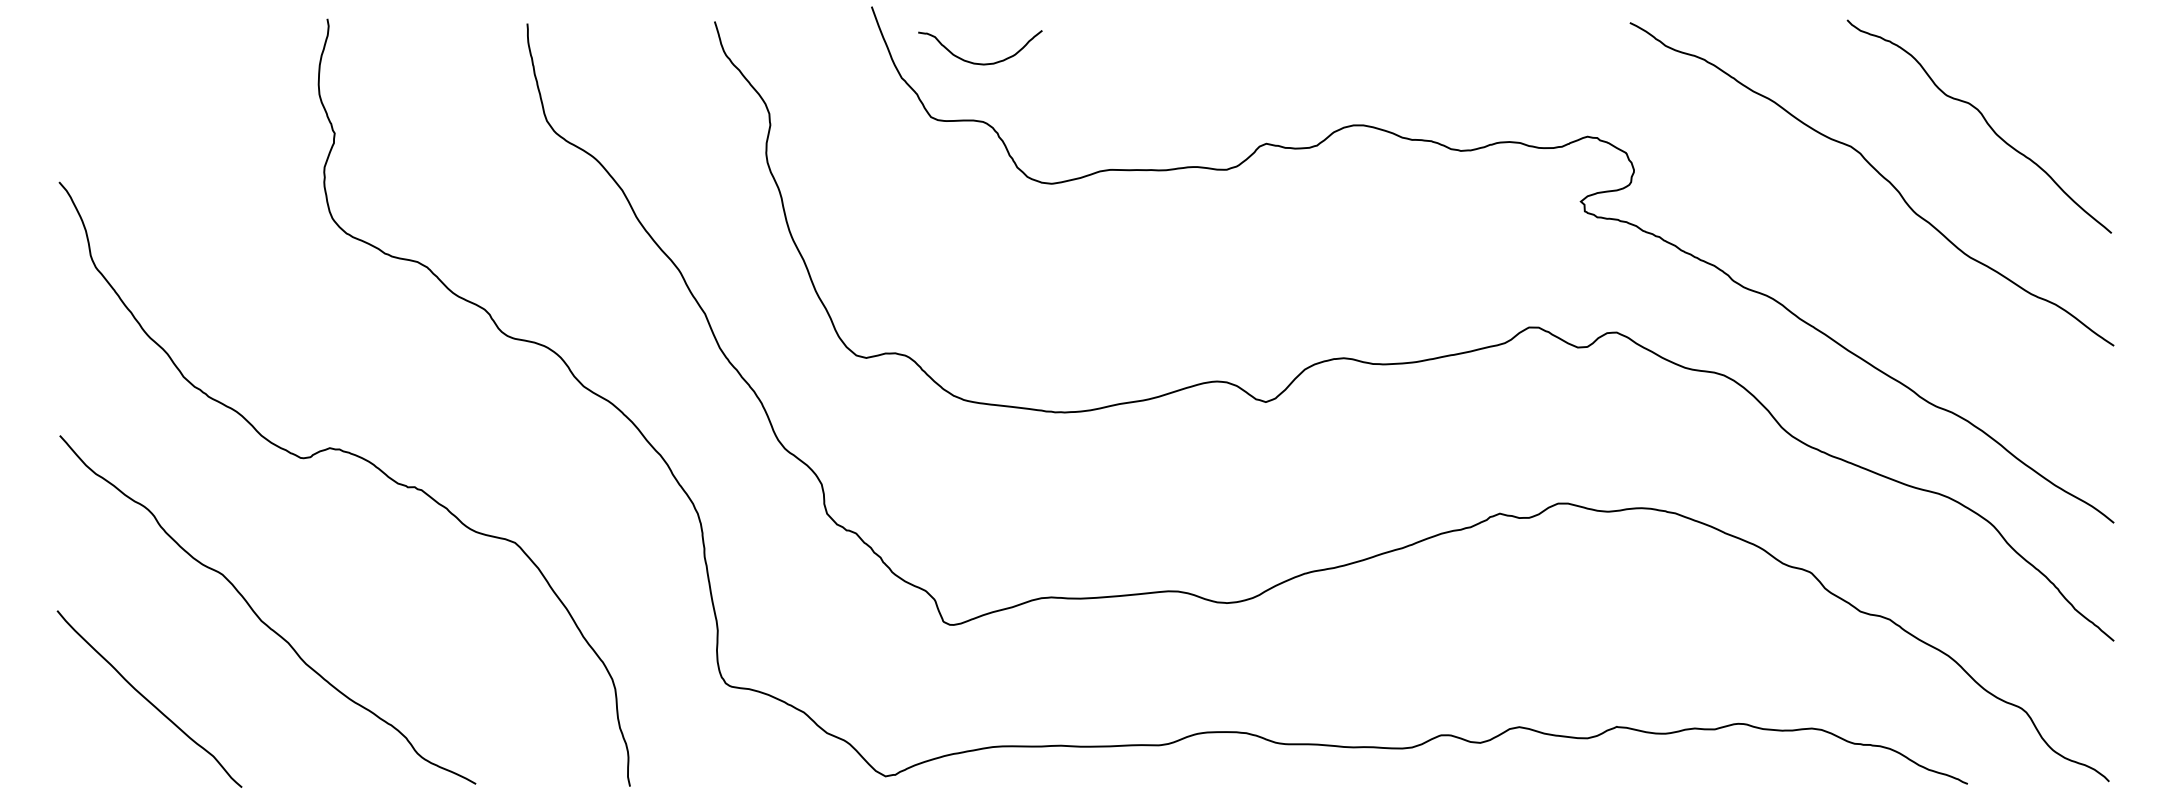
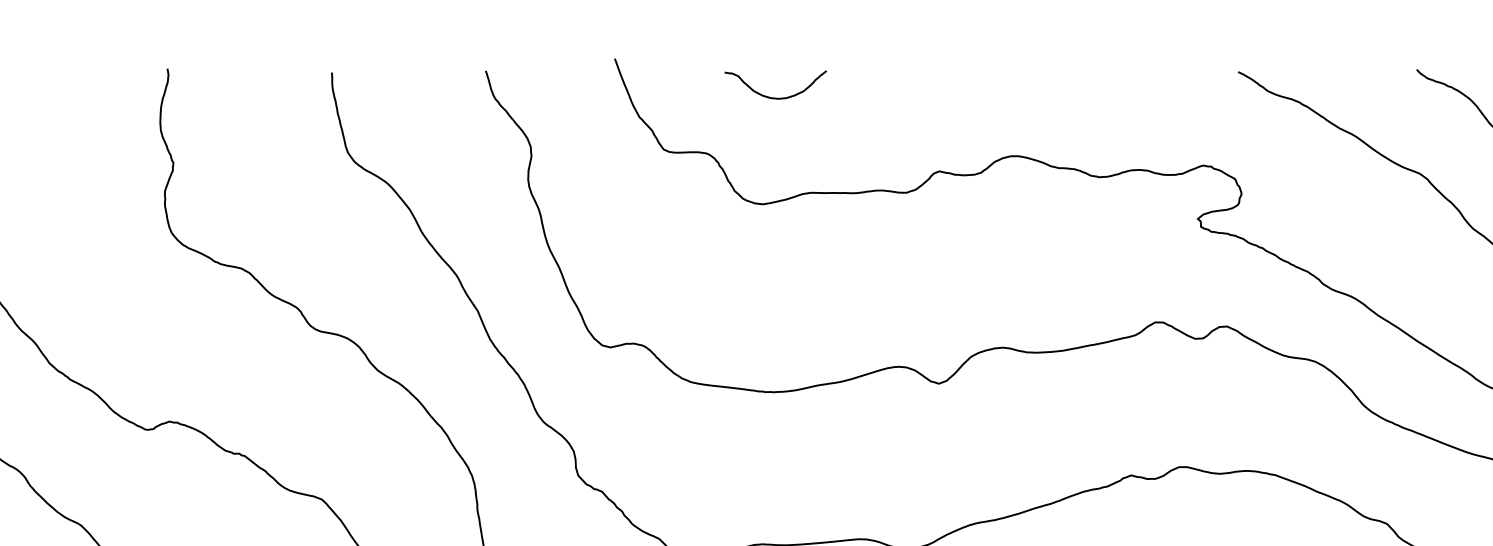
curve: (976, 62) -> (772, 97), moved

